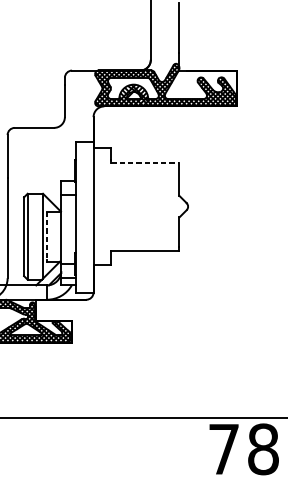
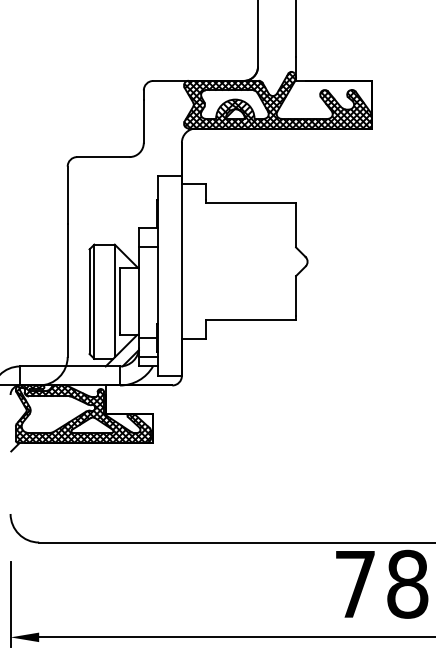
line: (145, 162) -> (251, 203), dashed -> solid
line: (47, 235) -> (120, 300), dashed -> solid

